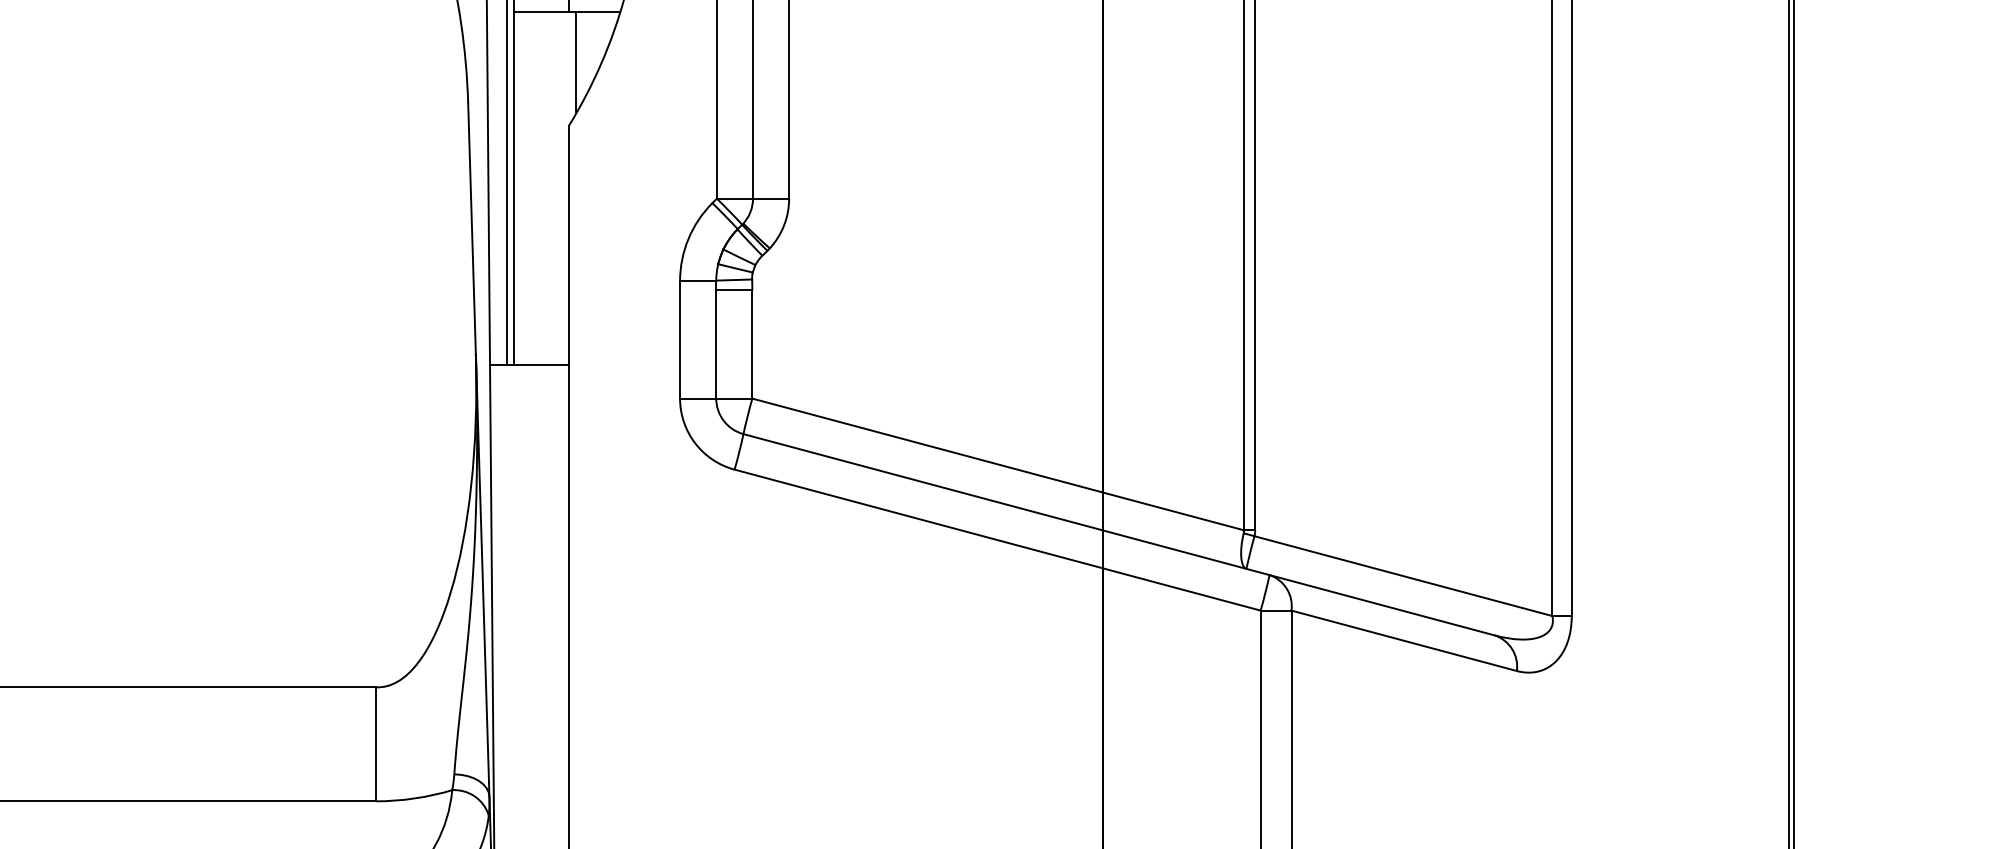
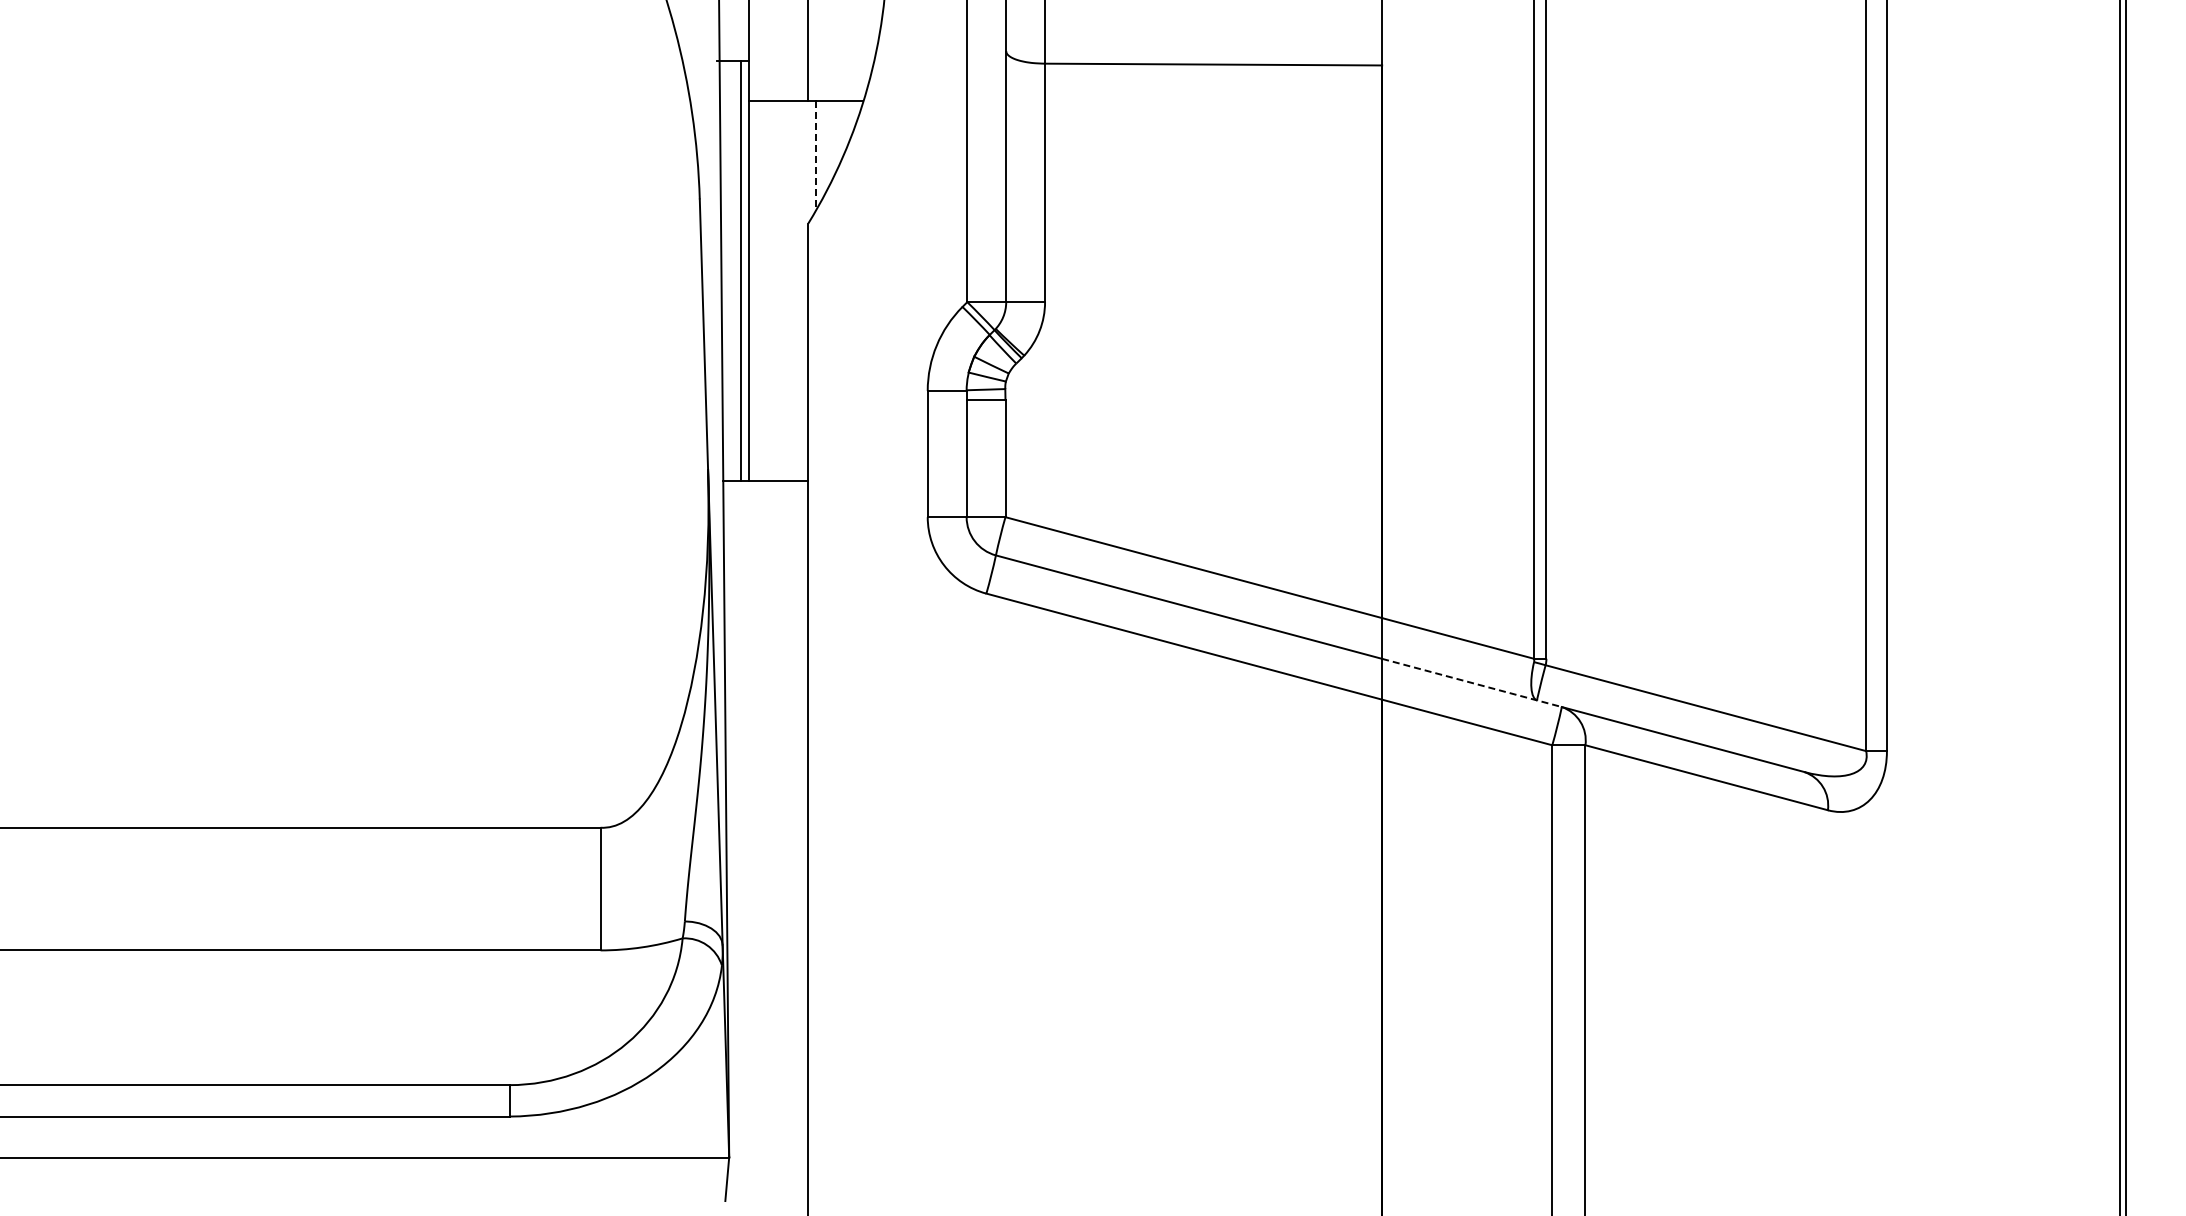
line: (576, 62) -> (816, 155), solid -> dashed
line: (1186, 553) -> (1472, 683), solid -> dashed

